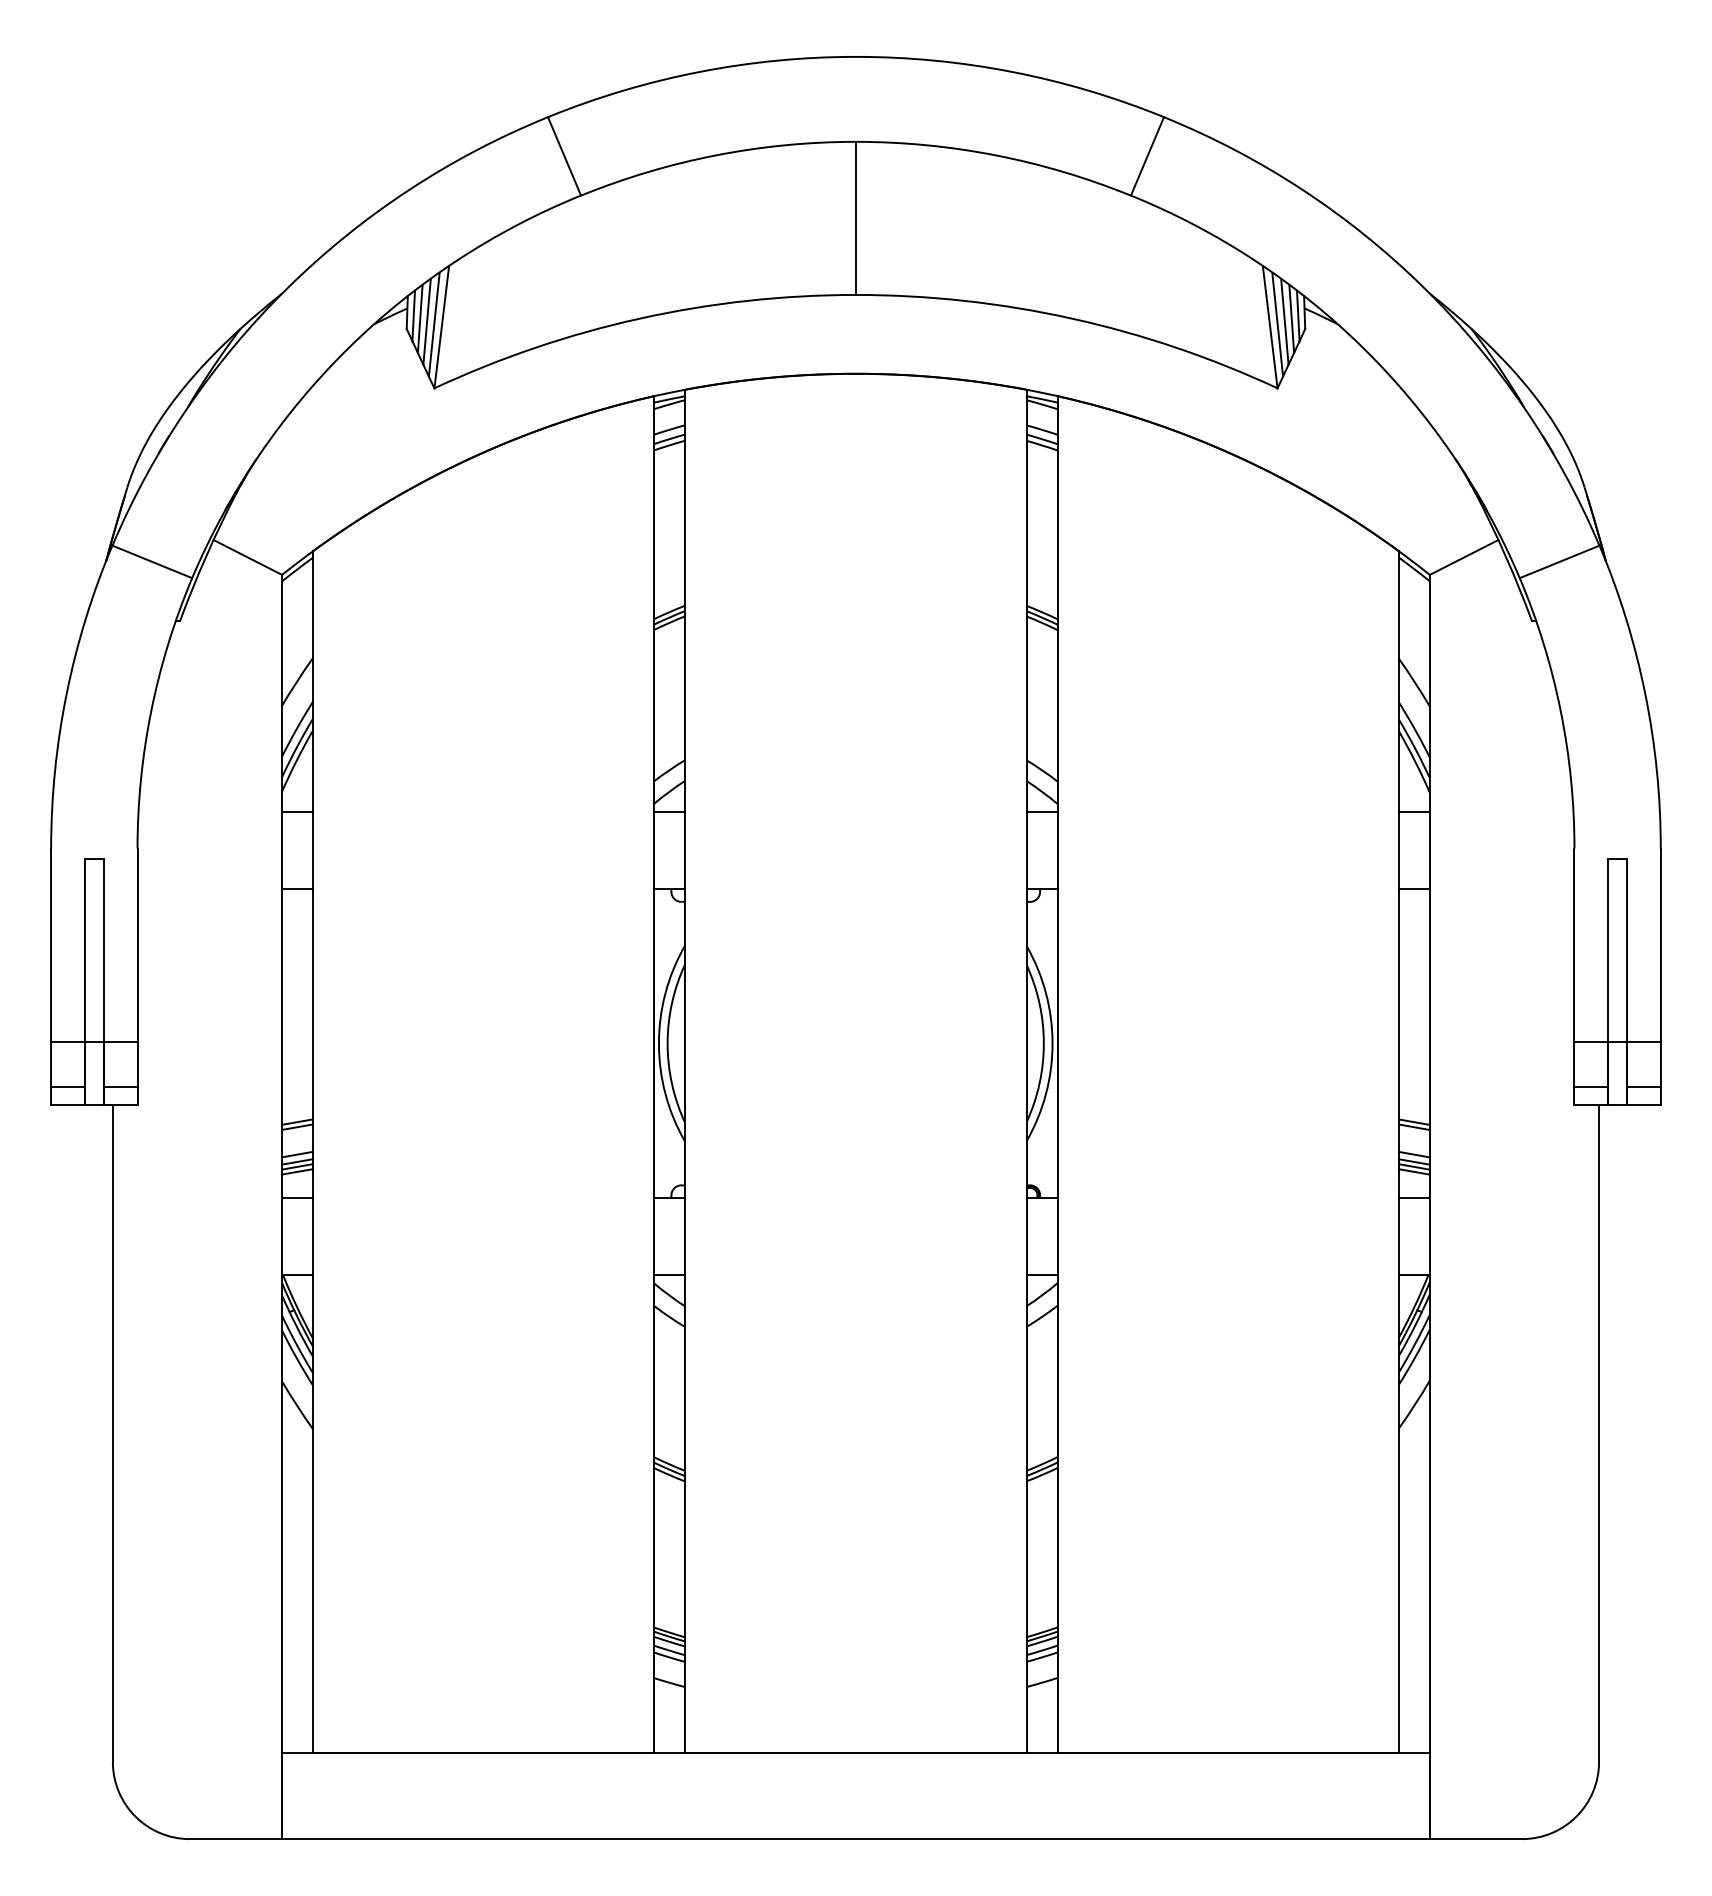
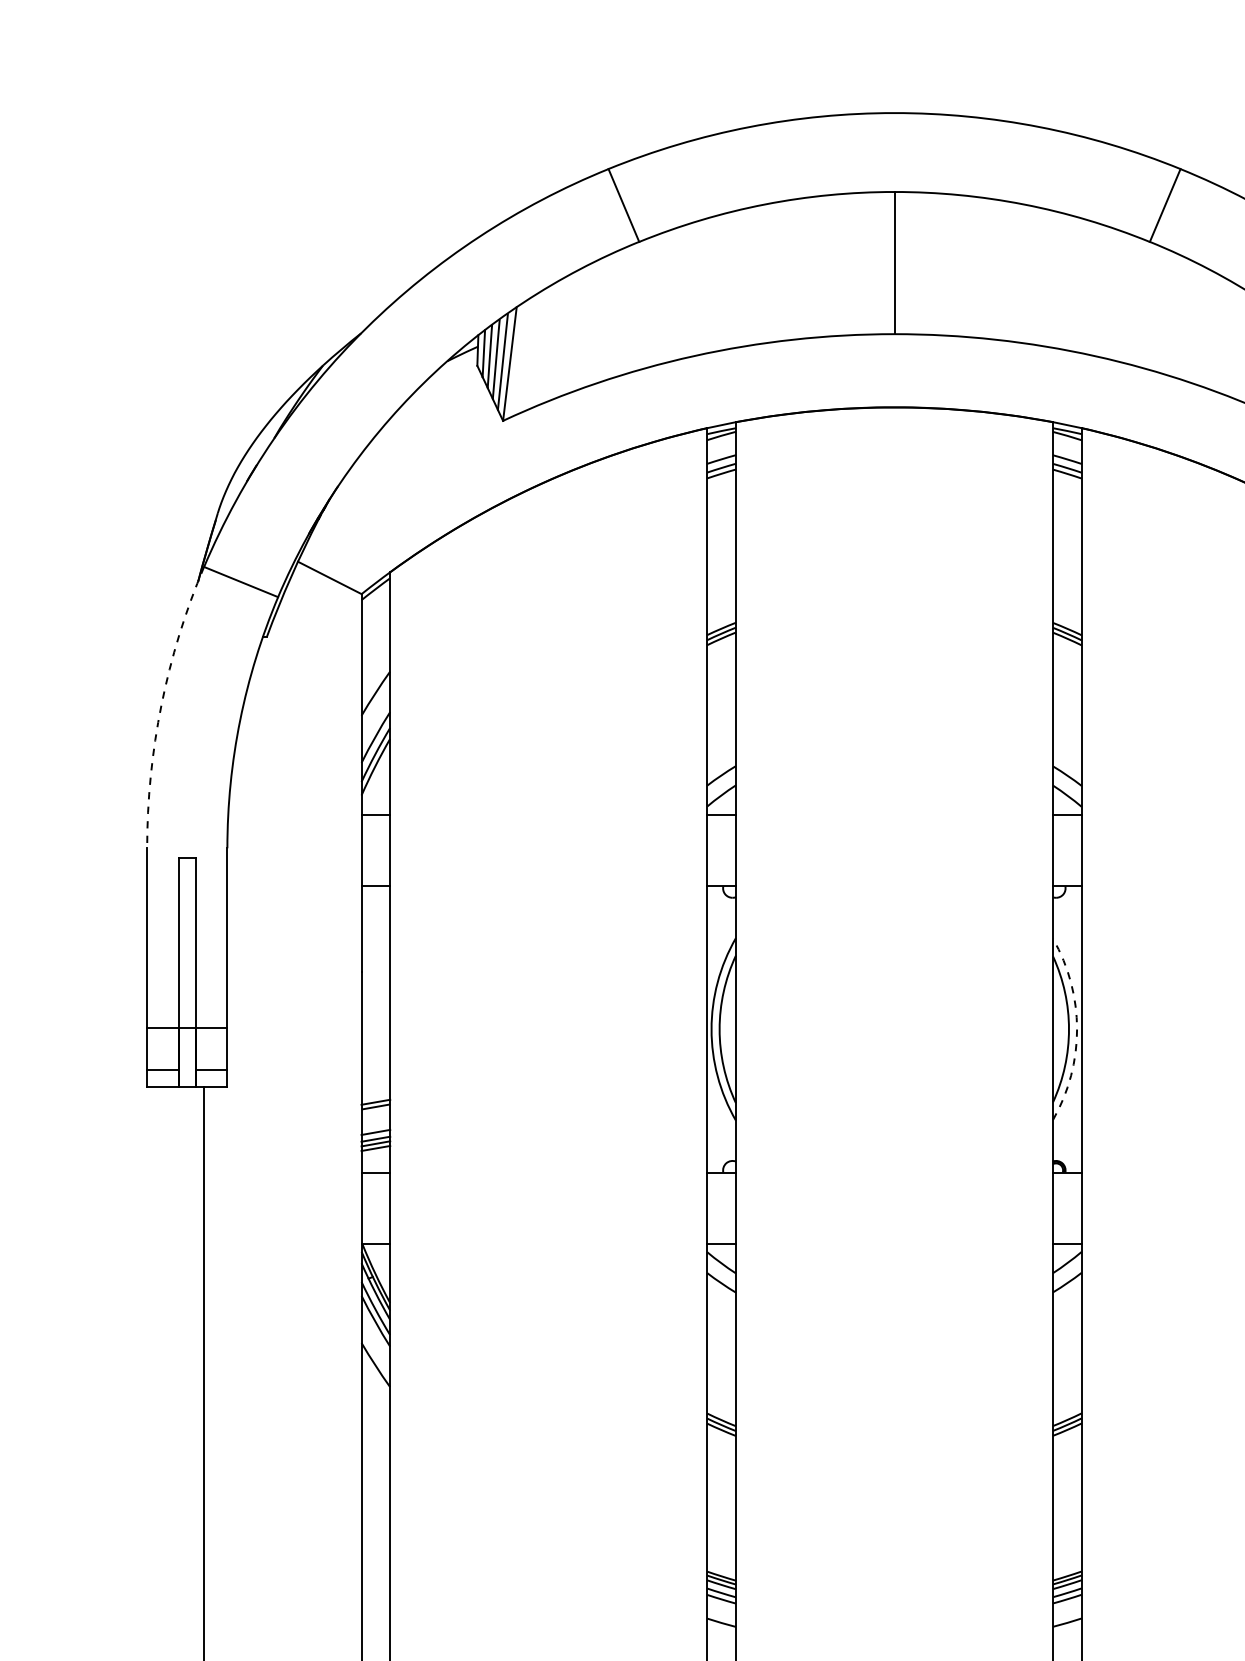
arc: (66, 694) -> (161, 705), solid -> dashed
arc: (1052, 1043) -> (1077, 1029), solid -> dashed

